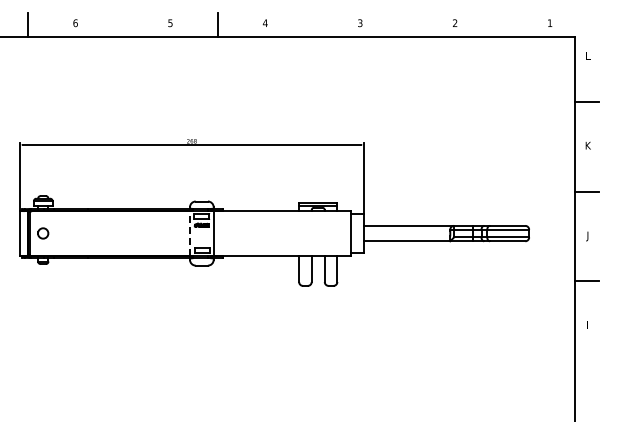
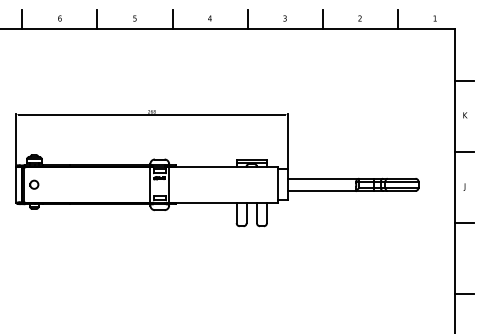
line: (123, 24) -> (97, 19), added
line: (312, 24) -> (247, 19), added
line: (407, 24) -> (322, 19), added
line: (502, 24) -> (397, 19), added
line: (189, 233) -> (150, 184), dashed -> solid
line: (587, 371) -> (464, 293), added

